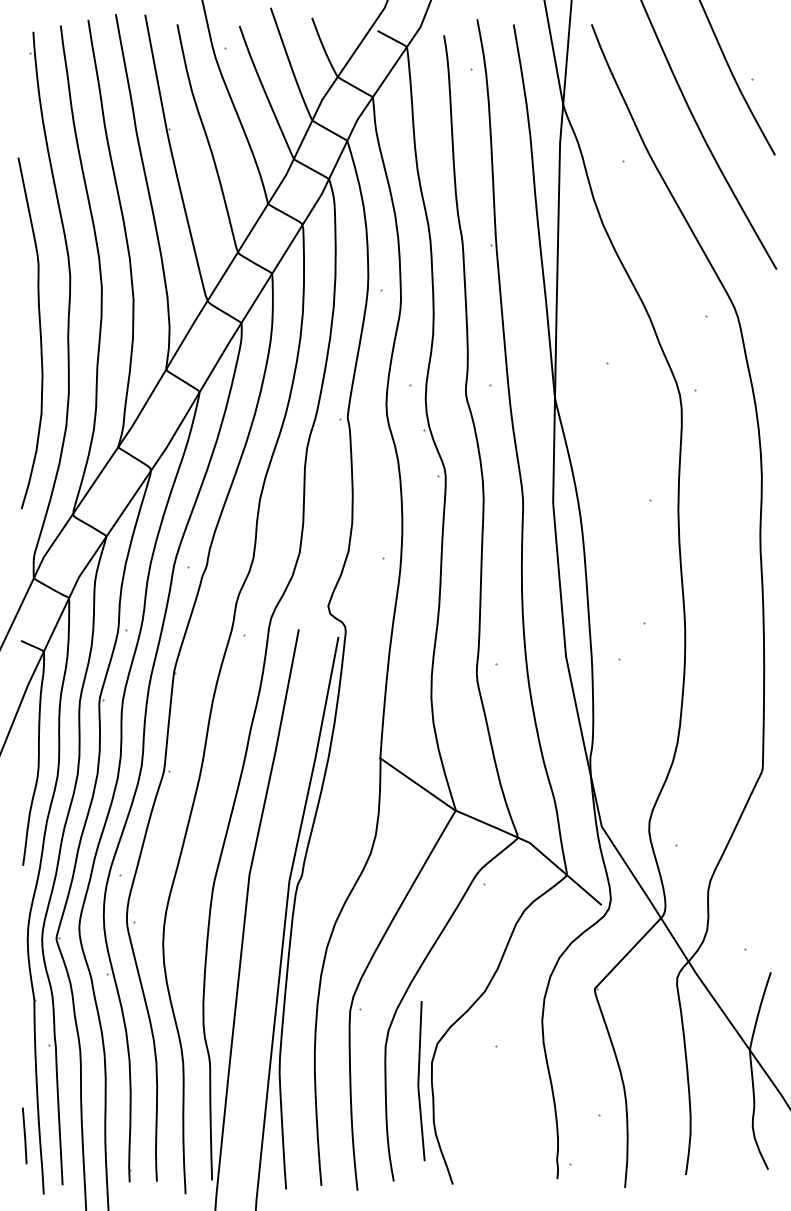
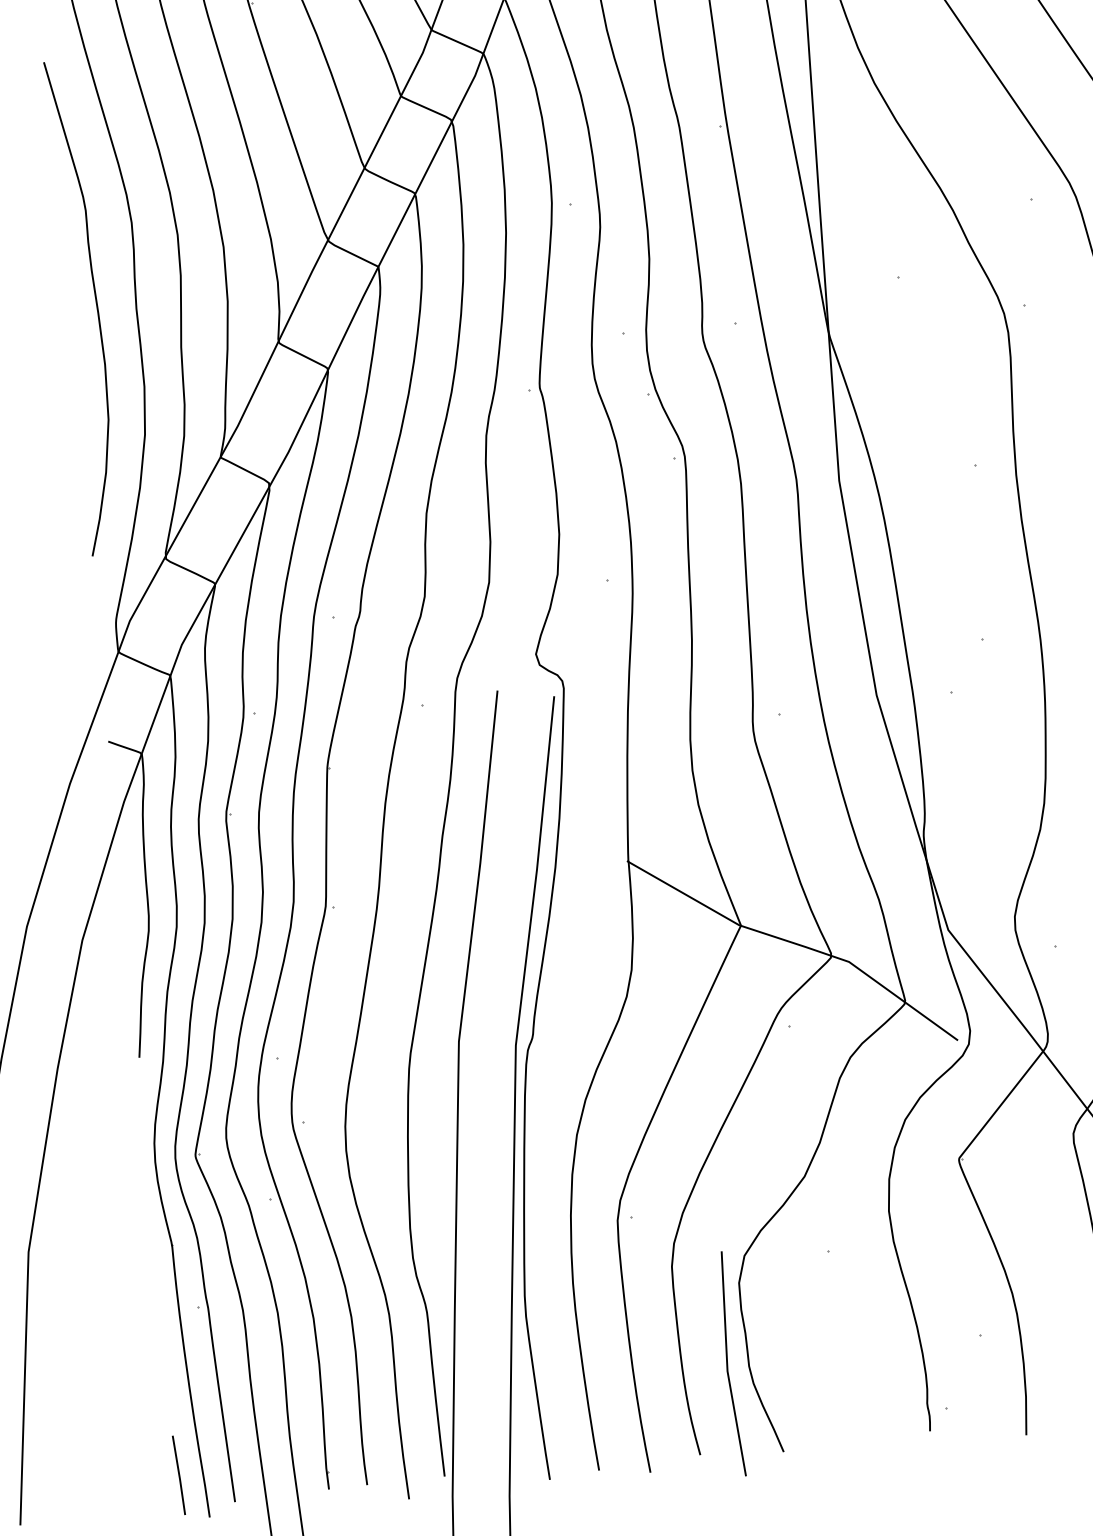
line: (419, 1081) -> (728, 1364), moved
line: (24, 1135) -> (178, 1474), moved

